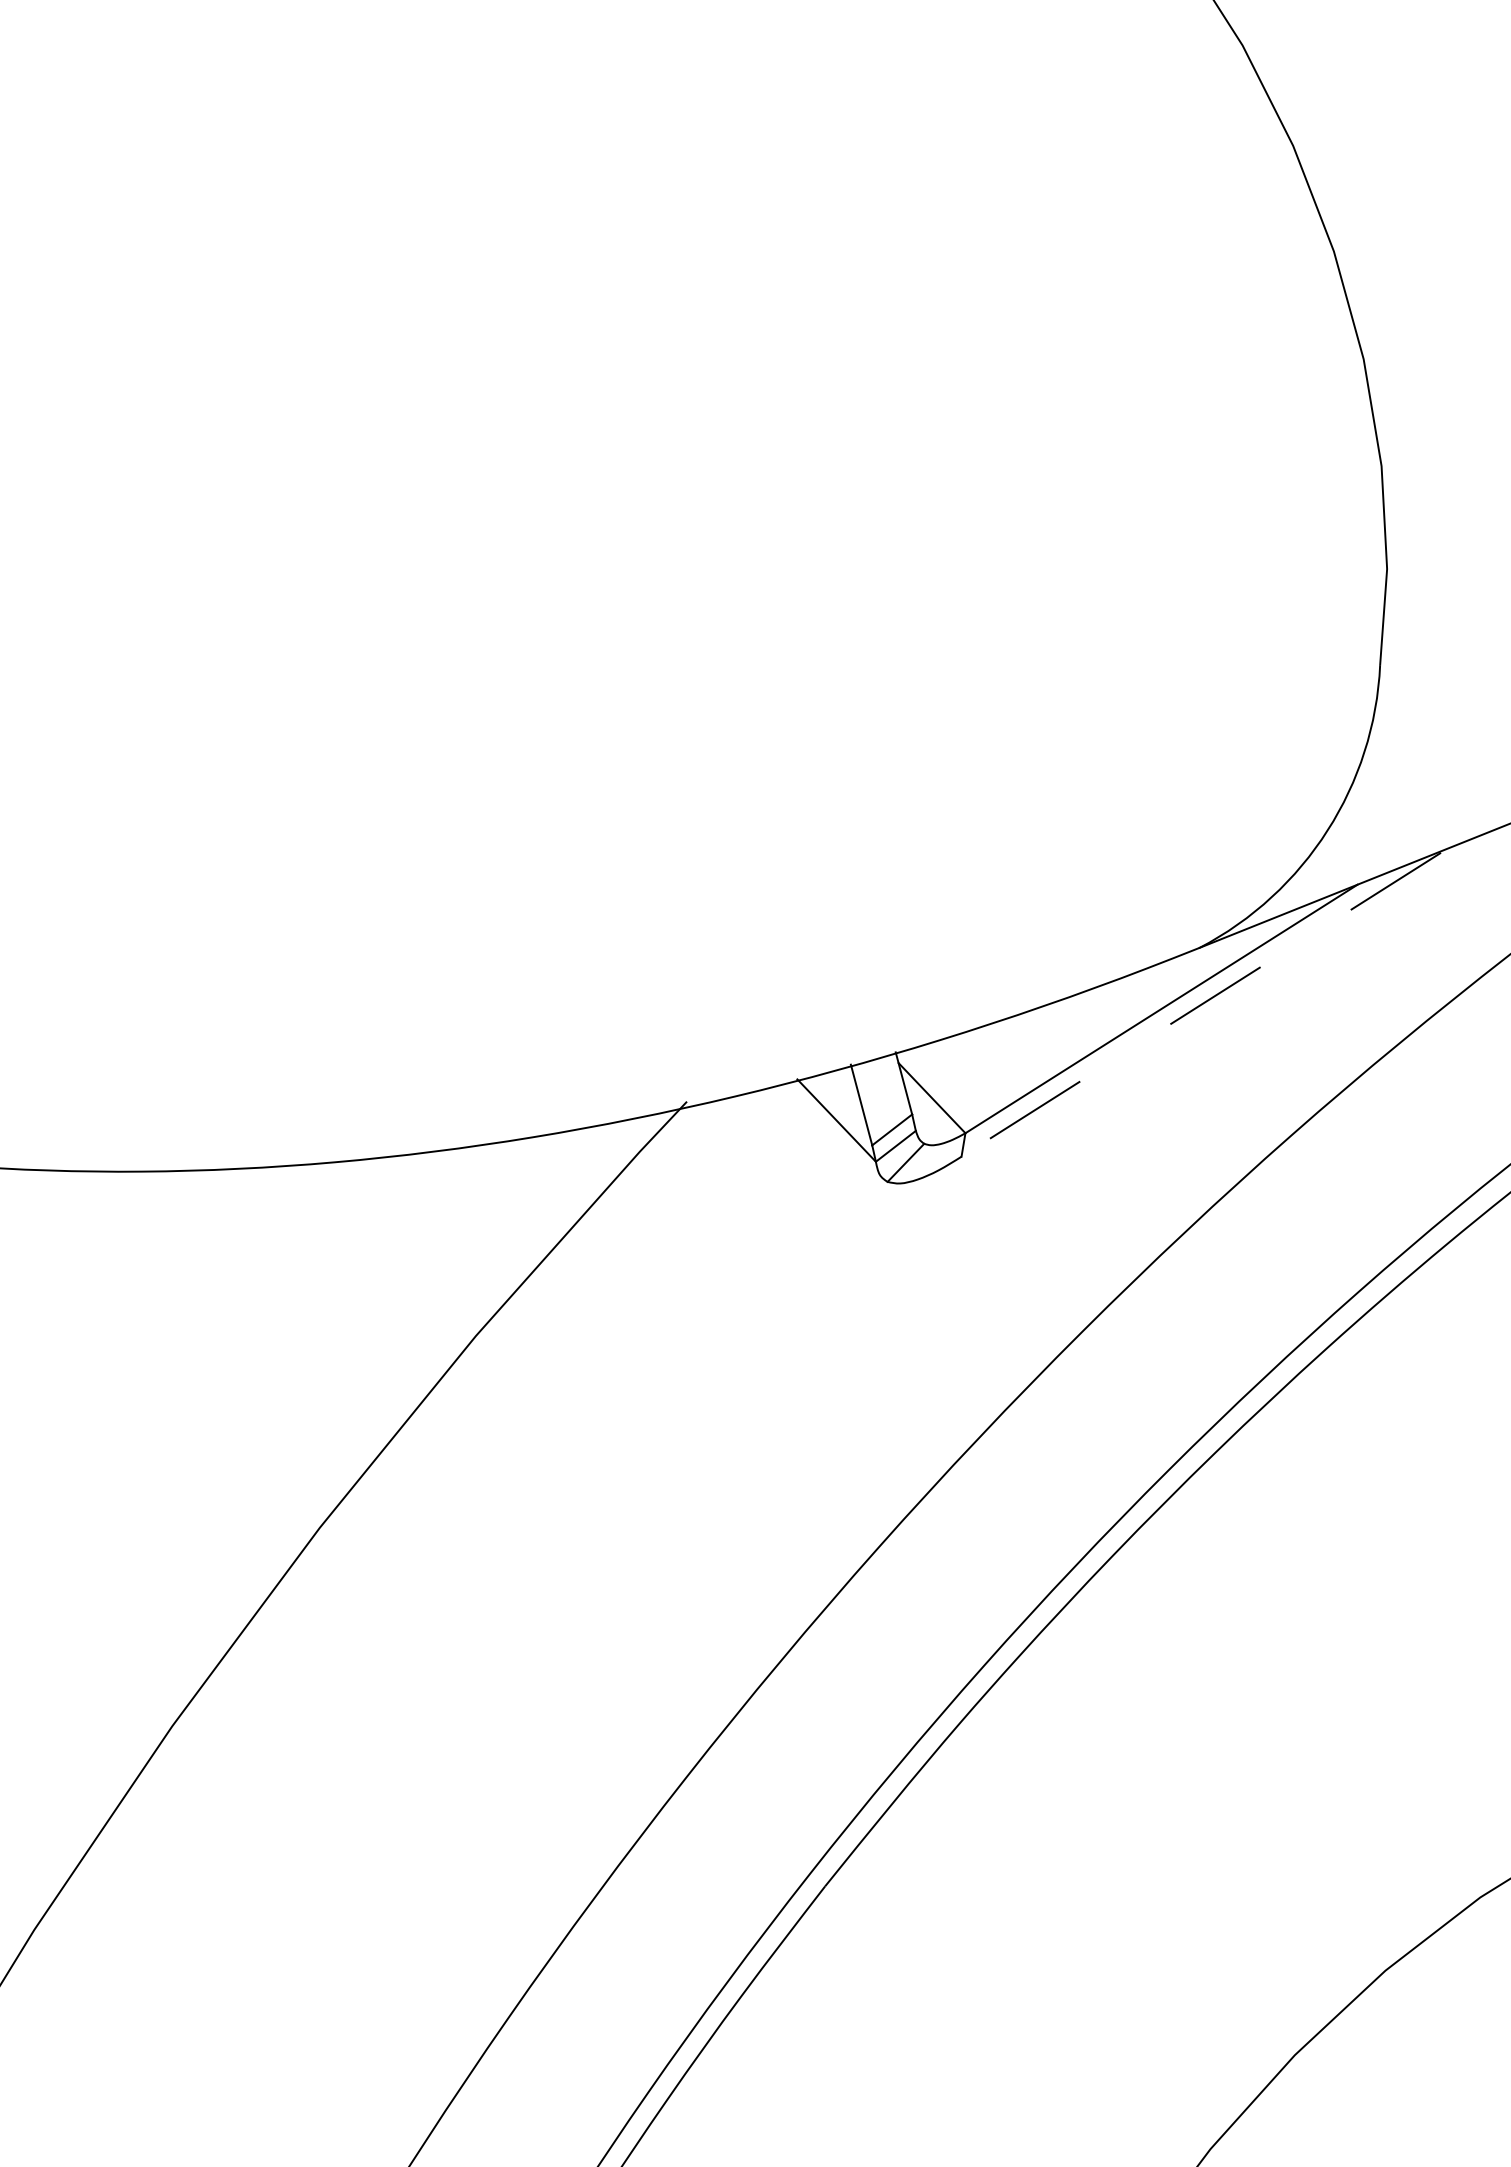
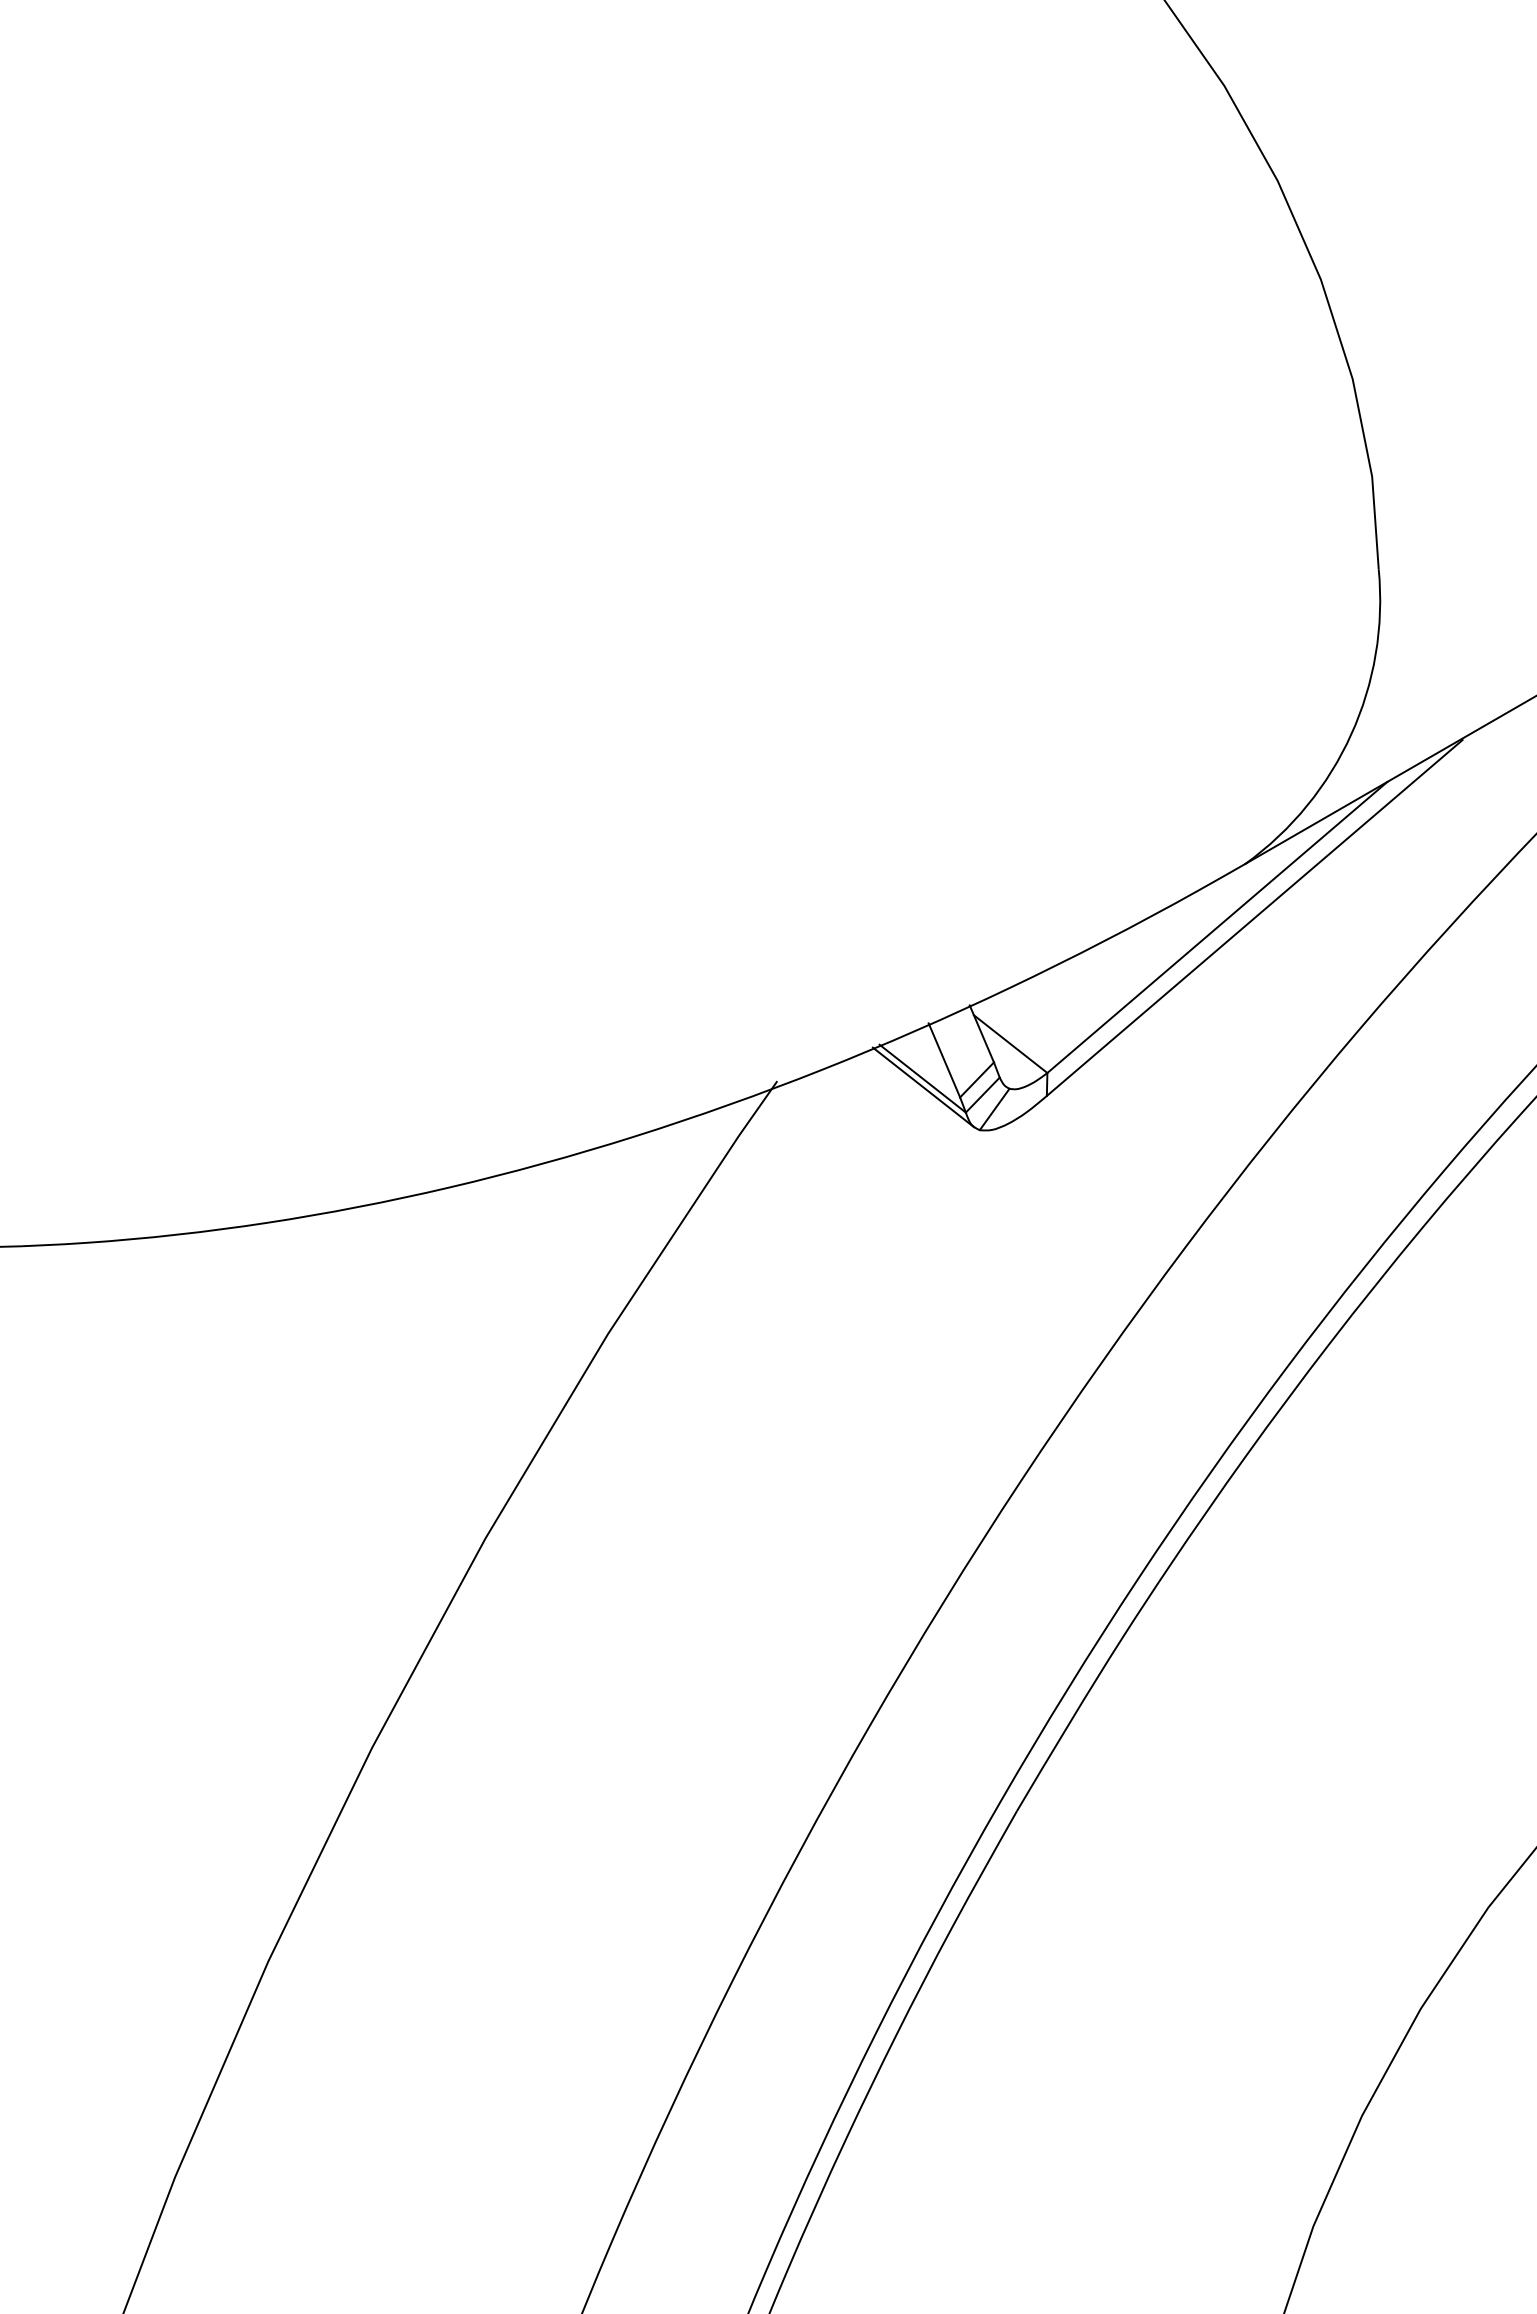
line: (1200, 1005) -> (1254, 918), dashed -> solid
line: (836, 1129) -> (923, 1087), added

